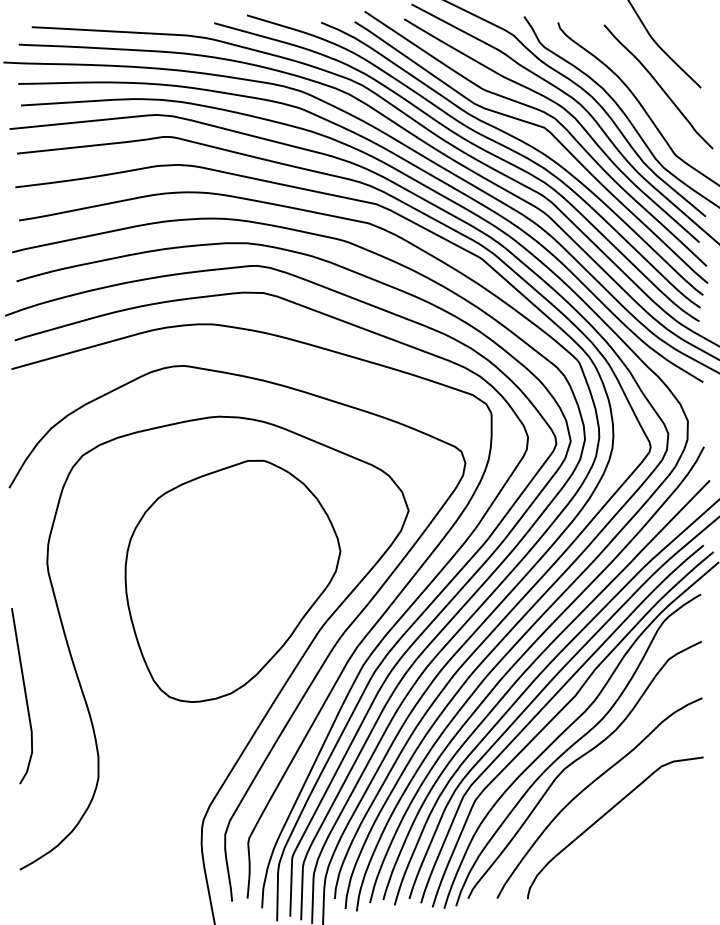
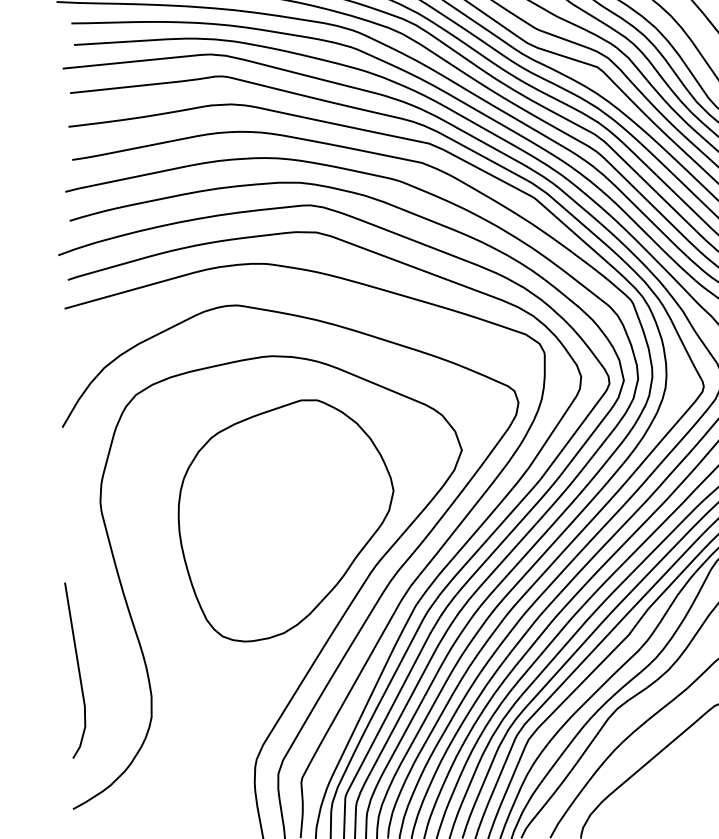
line: (24, 694) -> (77, 669), moved

